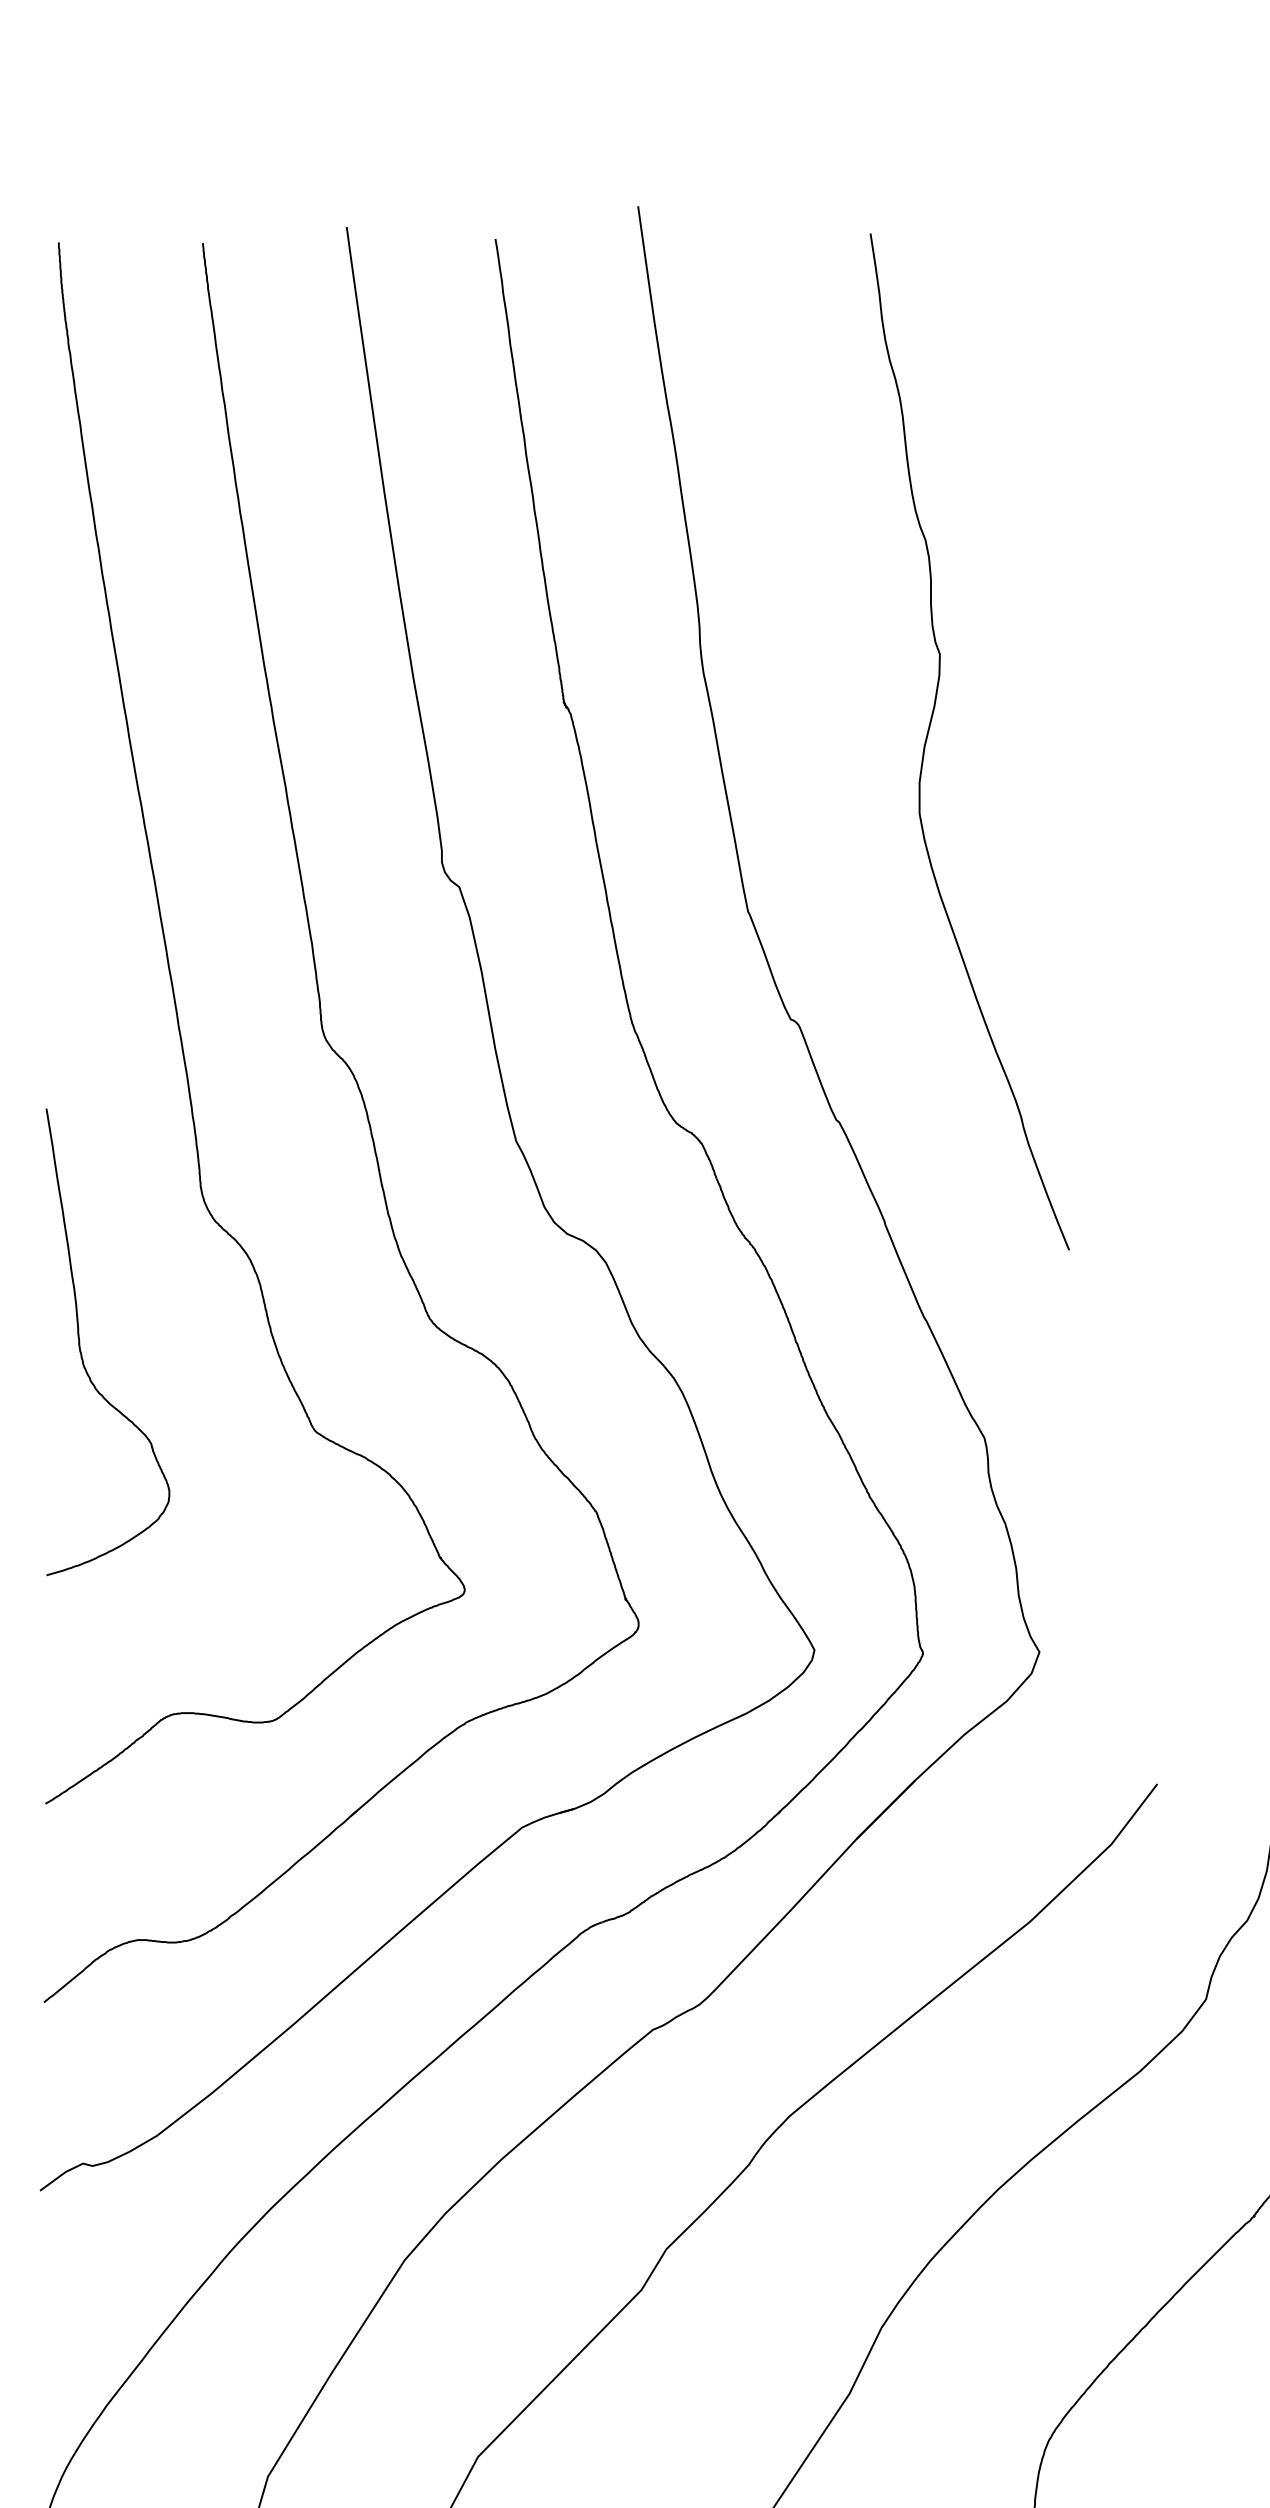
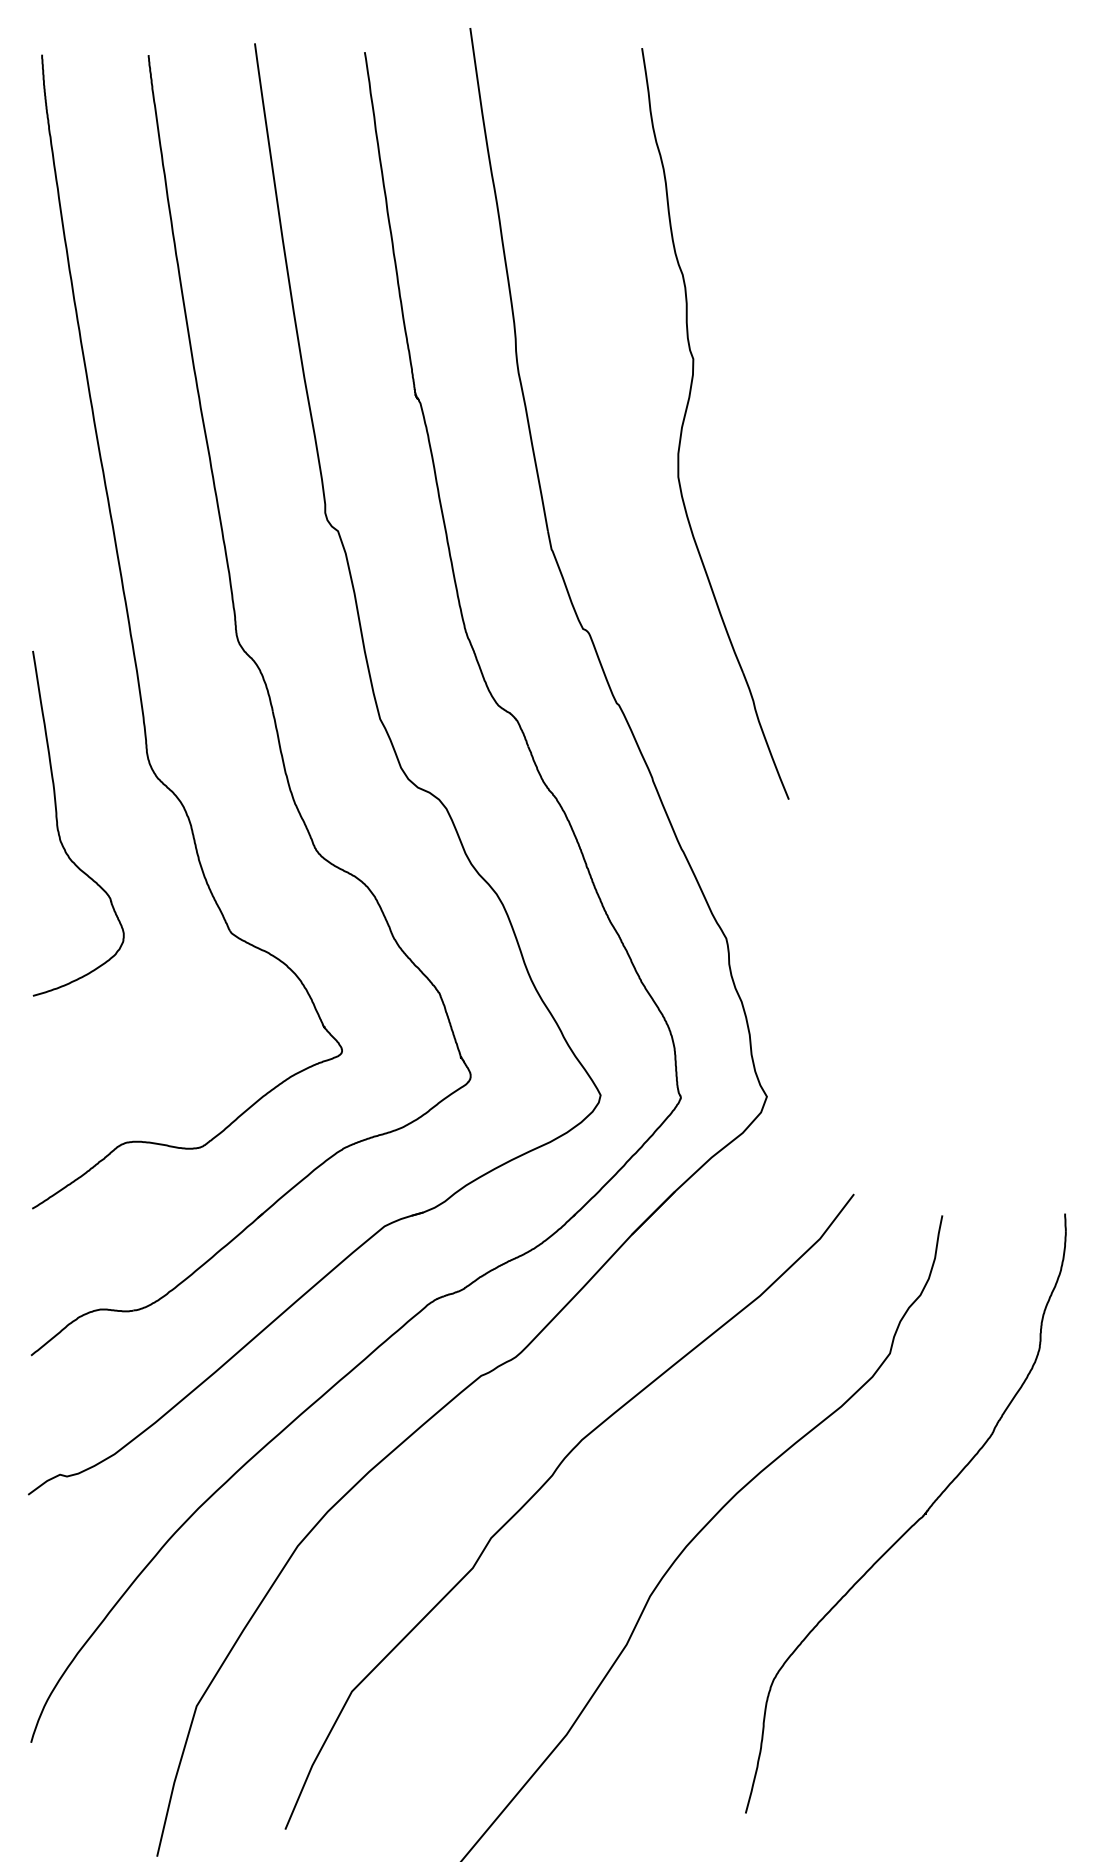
curve: (81, 1344) -> (58, 825), moved

